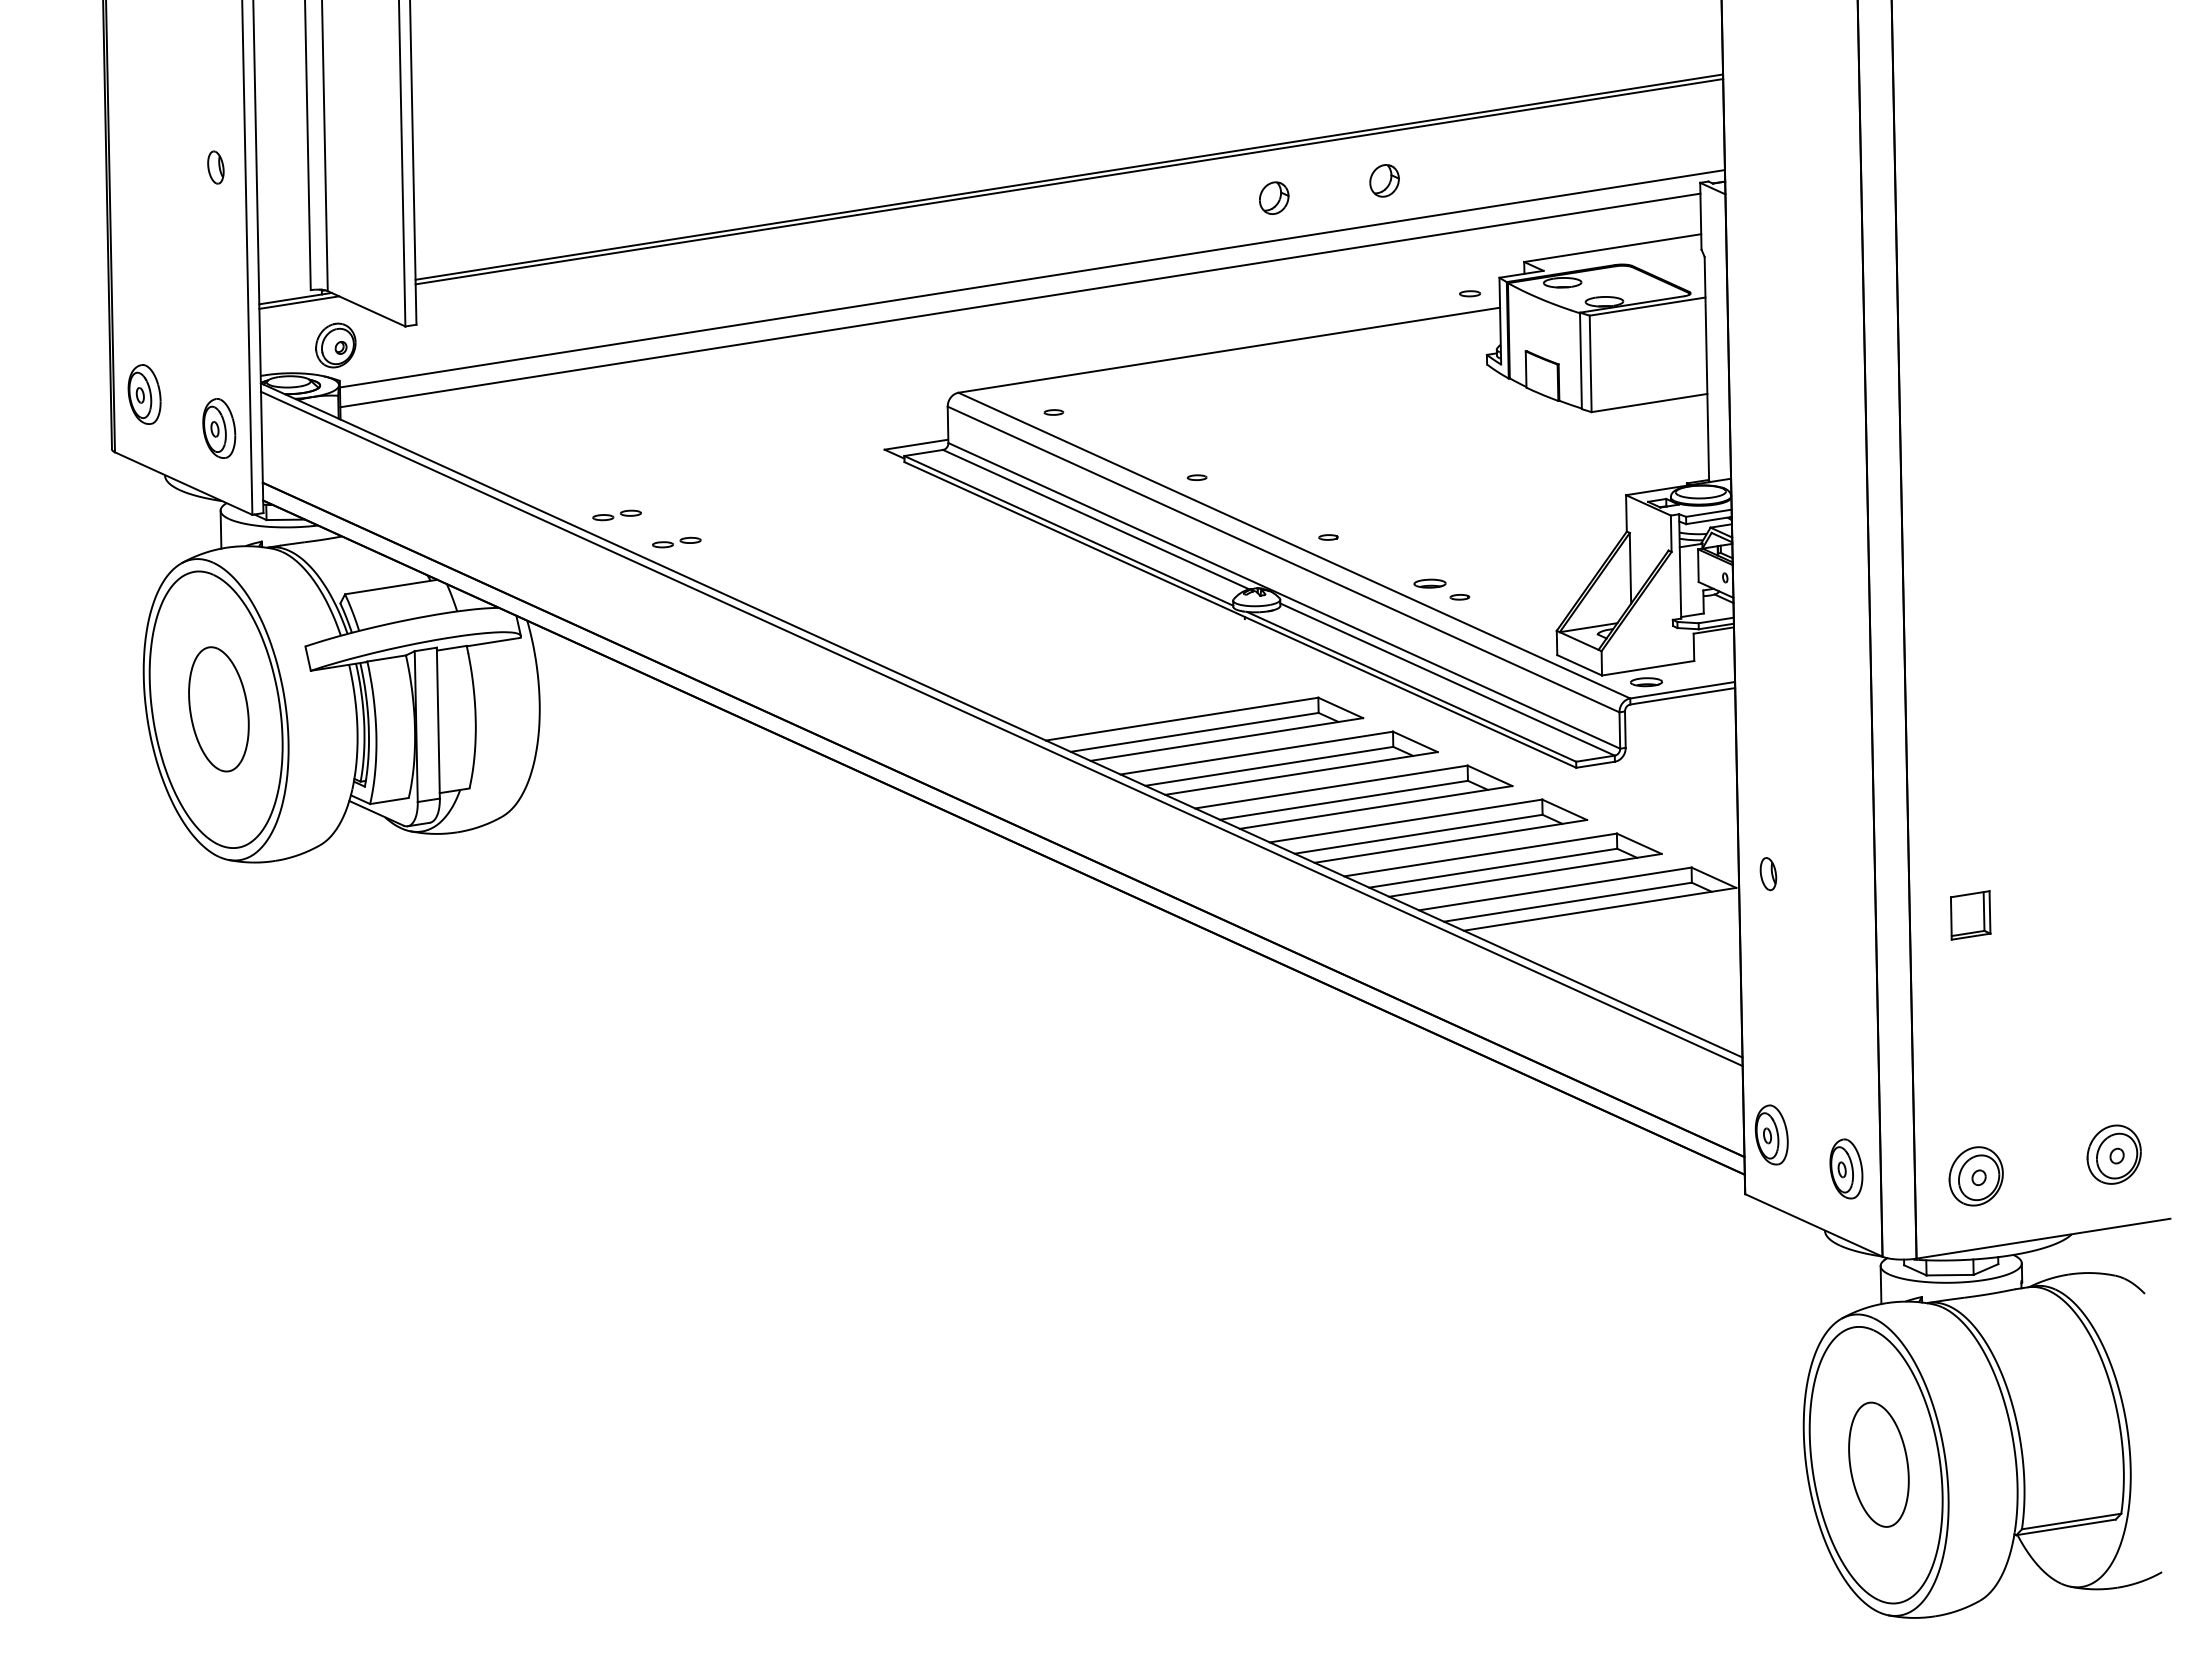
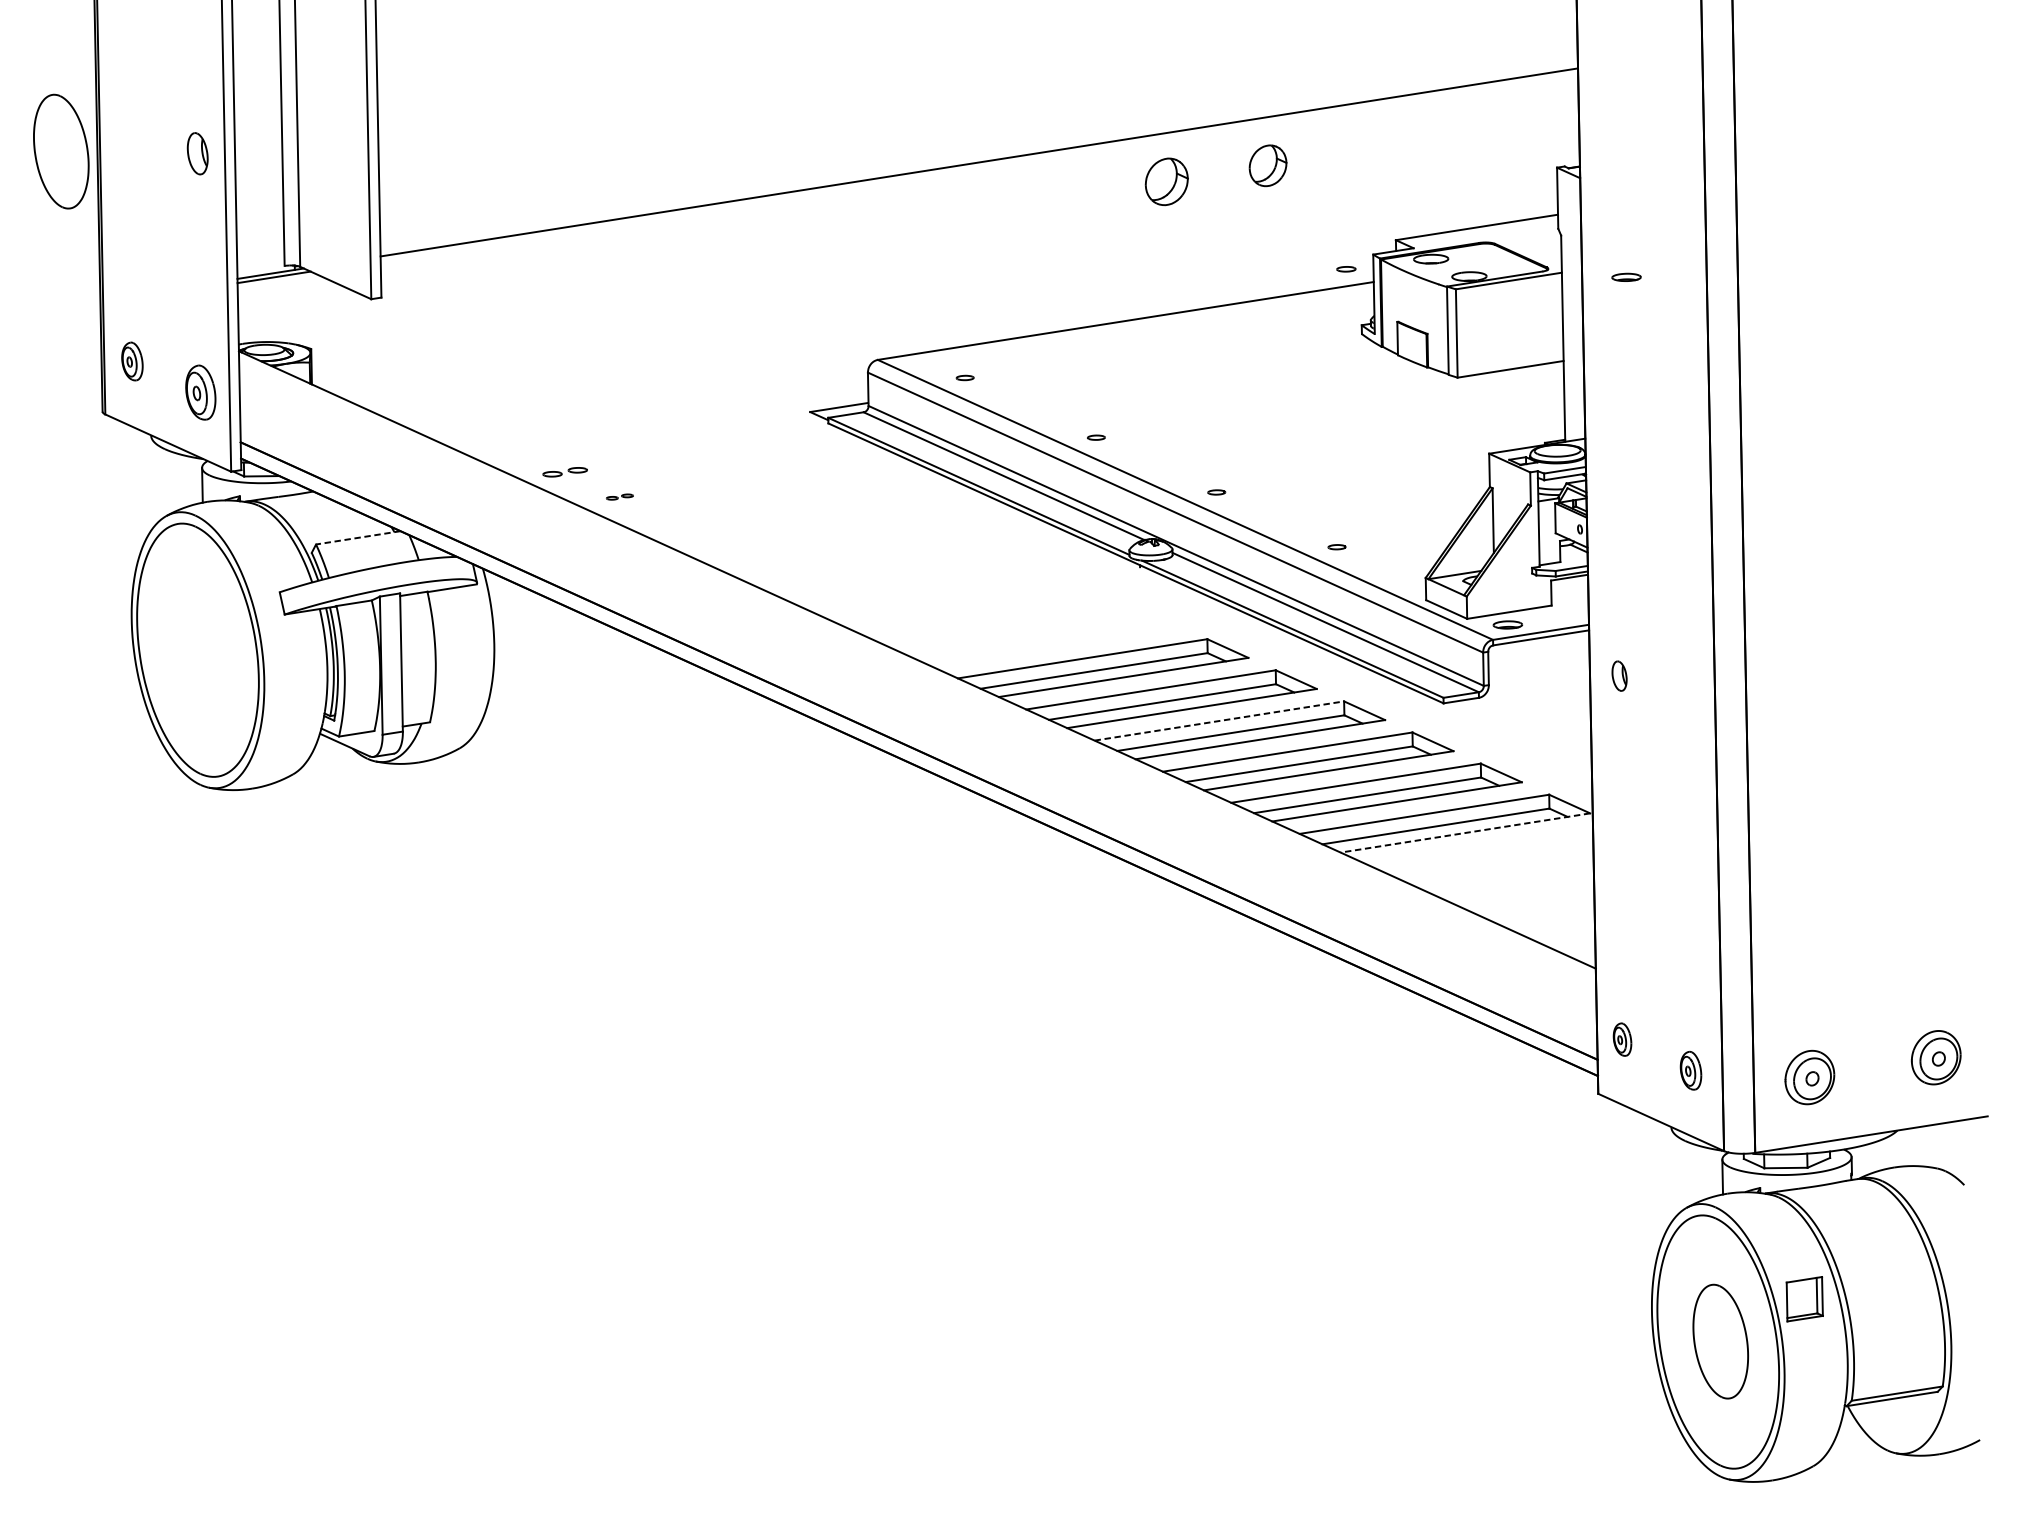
part: (215, 167) -> (197, 153), size x1.4
part: (1384, 180) -> (1267, 165), size x1.4
line: (1069, 181) -> (979, 166), removed
part: (1274, 197) -> (1167, 181), size x1.6
line: (1031, 278) -> (944, 255), removed
line: (1020, 300) -> (934, 275), removed
part: (335, 345) -> (307, 316), removed
part: (144, 394) -> (132, 361), size x0.7
part: (676, 542) -> (619, 497), size x0.6
part: (1429, 583) -> (1626, 277), moved
line: (391, 587) -> (358, 538), solid -> dashed
part: (218, 709) -> (60, 151), moved
line: (1001, 728) -> (917, 667), removed
line: (1331, 787) -> (1219, 721), solid -> dashed
part: (1768, 874) -> (1619, 676), moved
line: (1600, 909) -> (1465, 833), solid -> dashed
part: (1970, 915) -> (1804, 1299), moved
part: (1771, 1134) -> (1622, 1039), size x0.6
part: (1846, 1168) -> (1691, 1070), size x0.7

